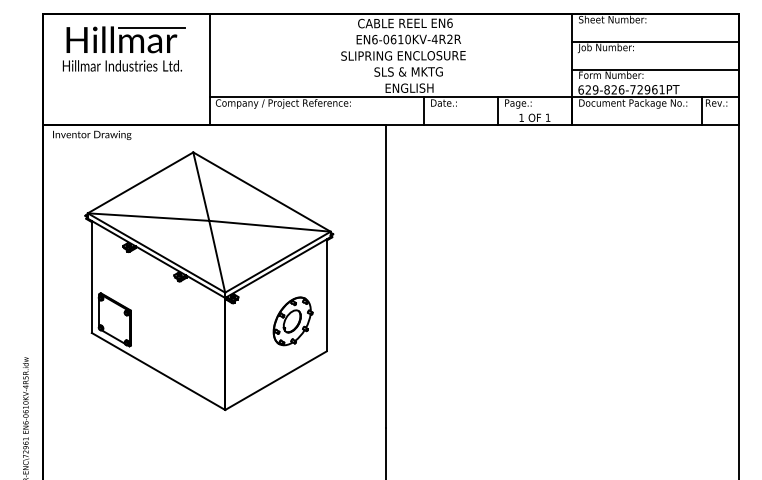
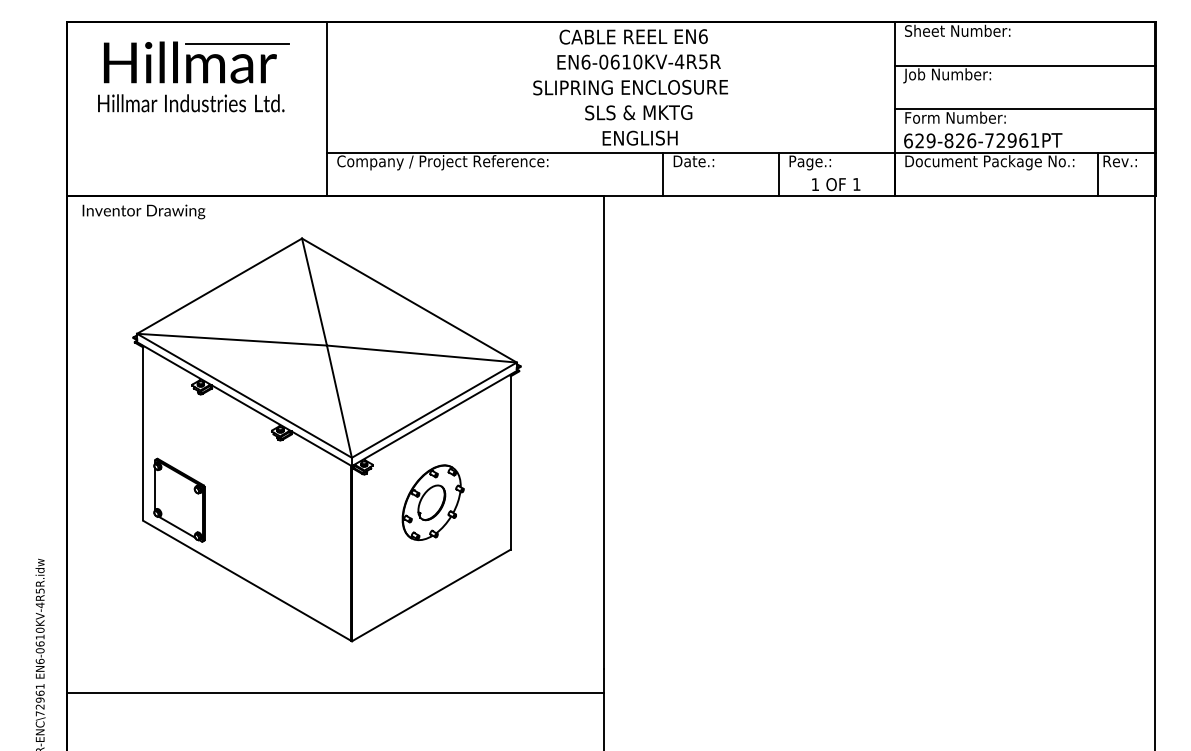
text: (449, 39) -> (702, 61), EN6-0610KV-4R2R -> EN6-0610KV-4R5R
part: (292, 321) -> (432, 502), moved
line: (214, 443) -> (335, 693), added

